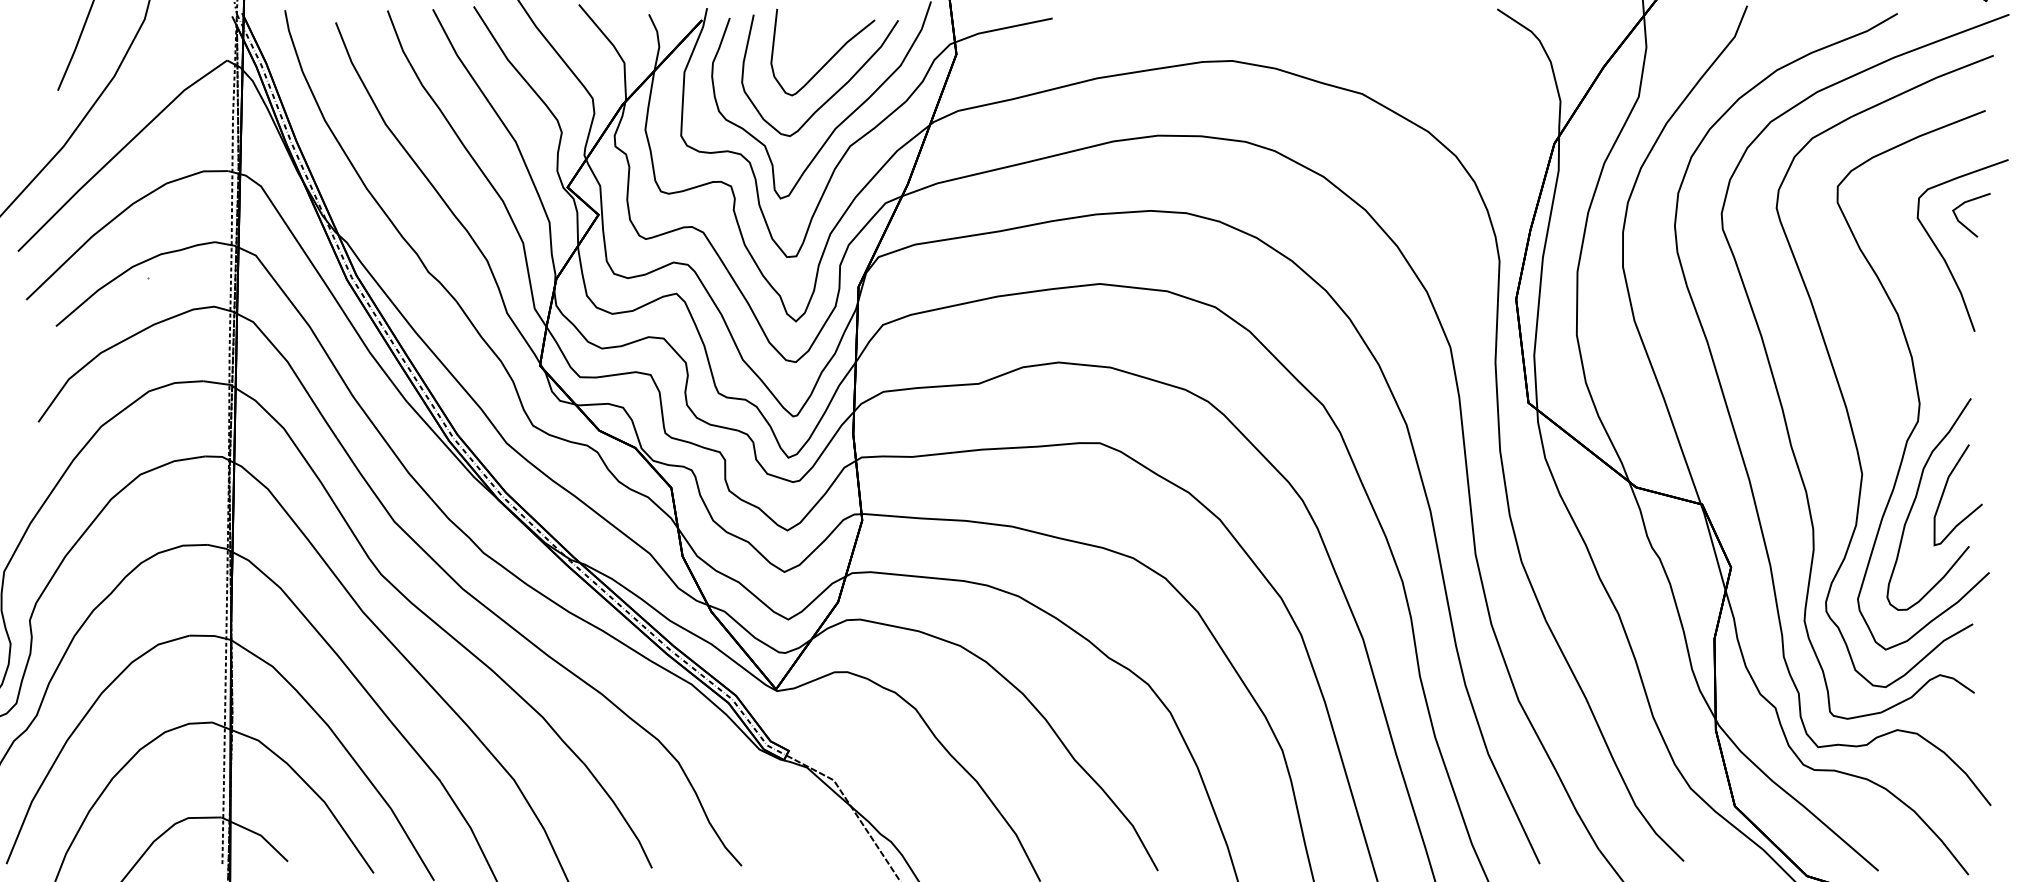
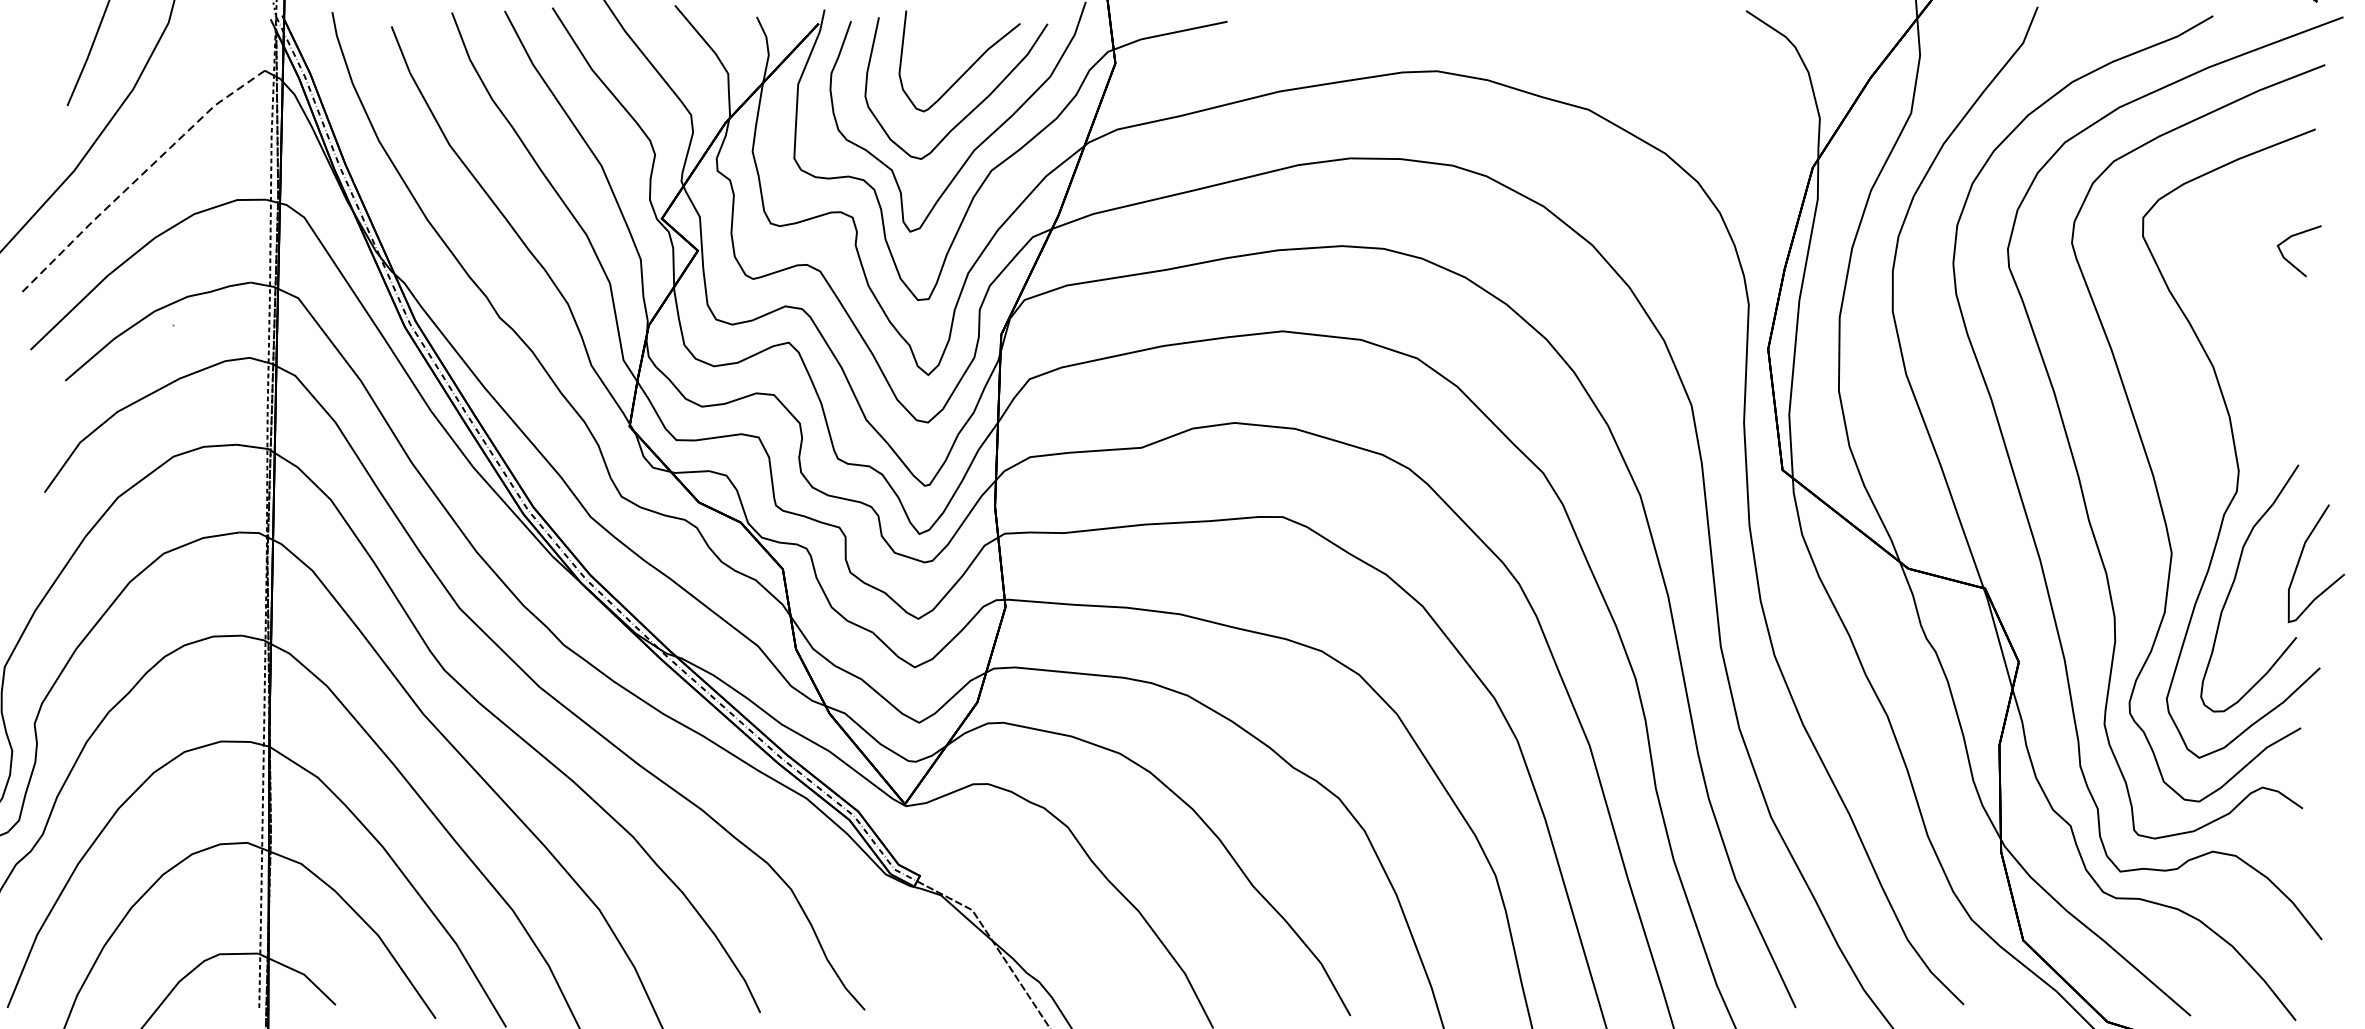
line: (119, 152) -> (139, 178), solid -> dashed
curve: (1942, 254) -> (2265, 296), removed
curve: (1944, 492) -> (2300, 560), moved

